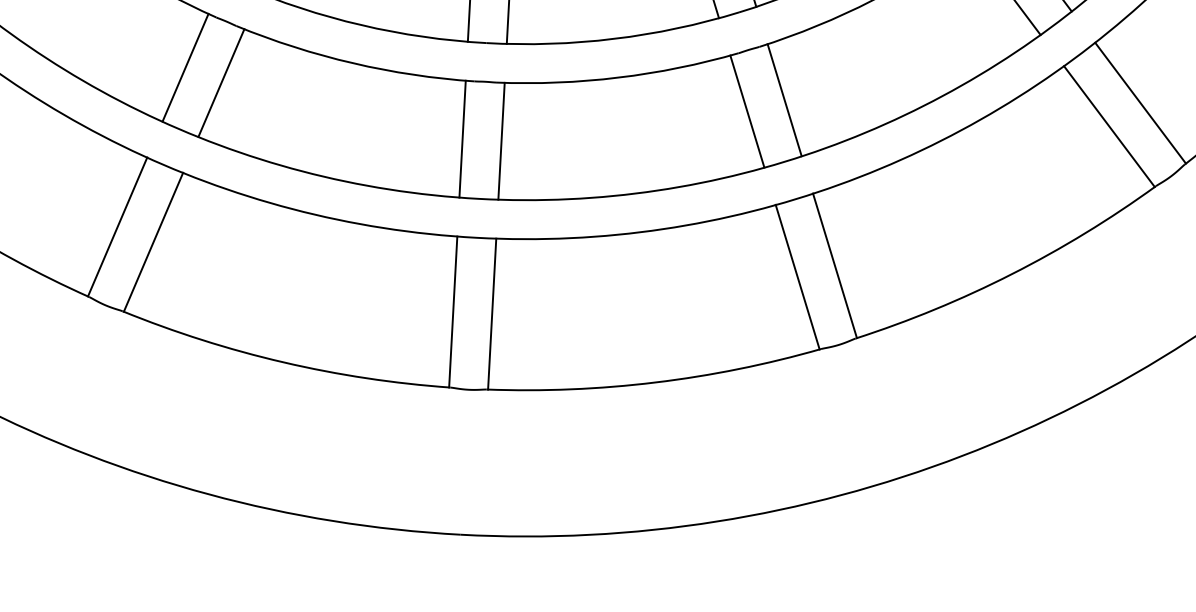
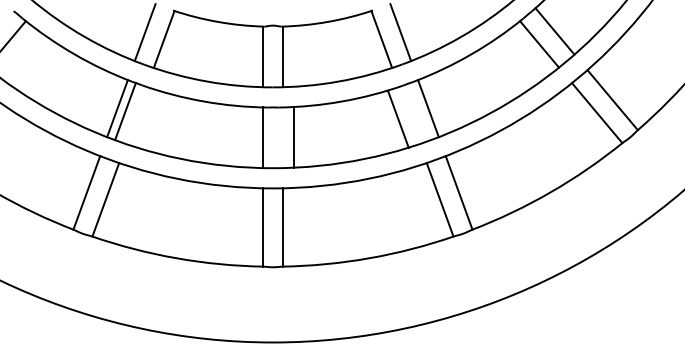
line: (221, 83) -> (125, 111), moved
line: (747, 111) -> (398, 119), moved
line: (502, 140) -> (294, 137), moved

